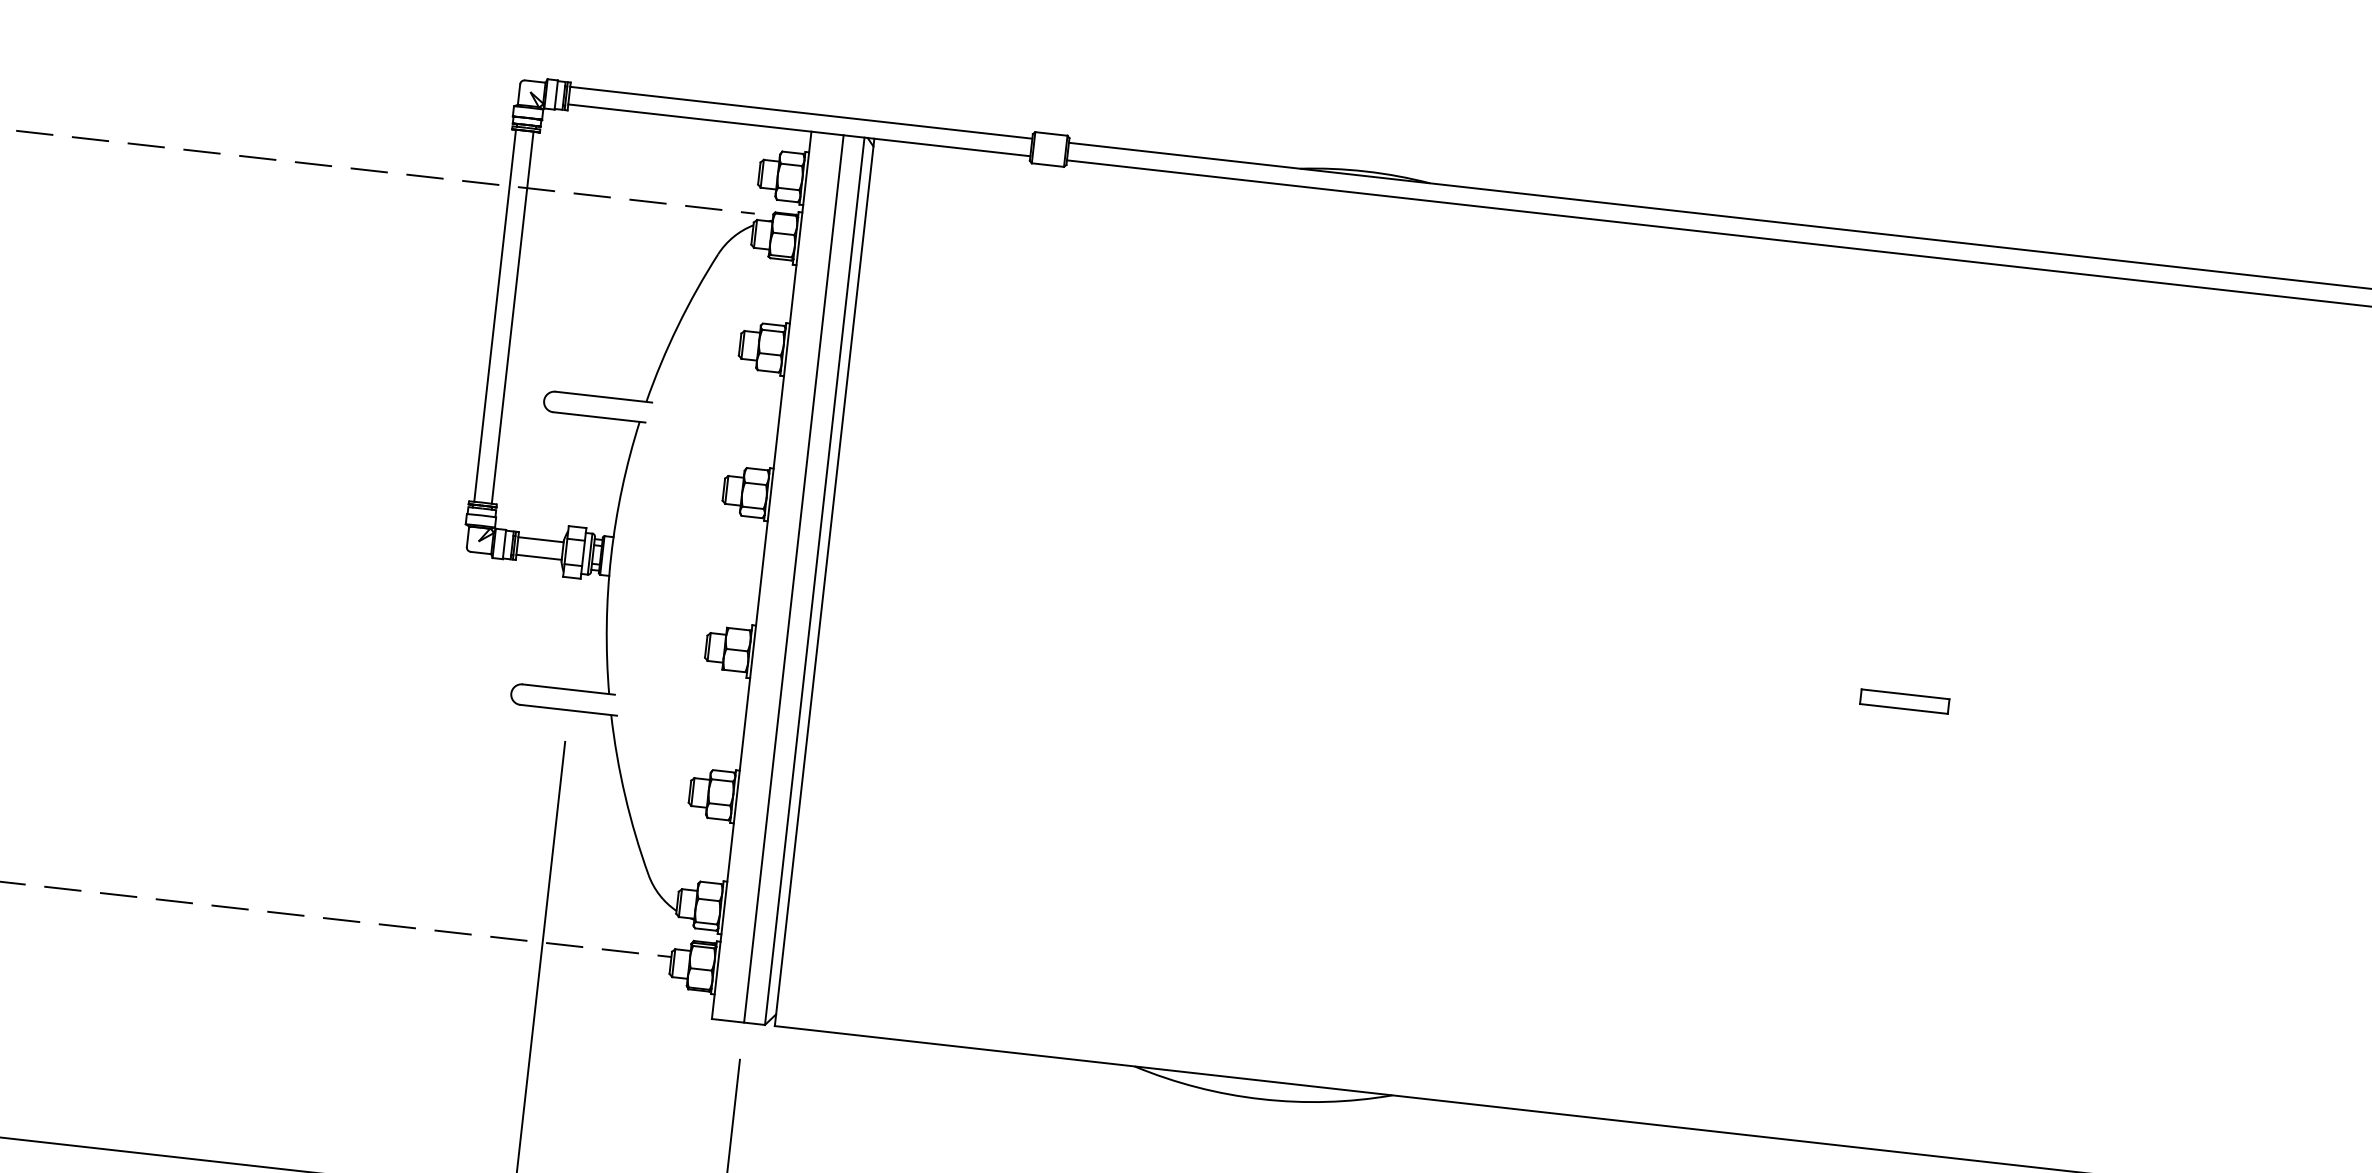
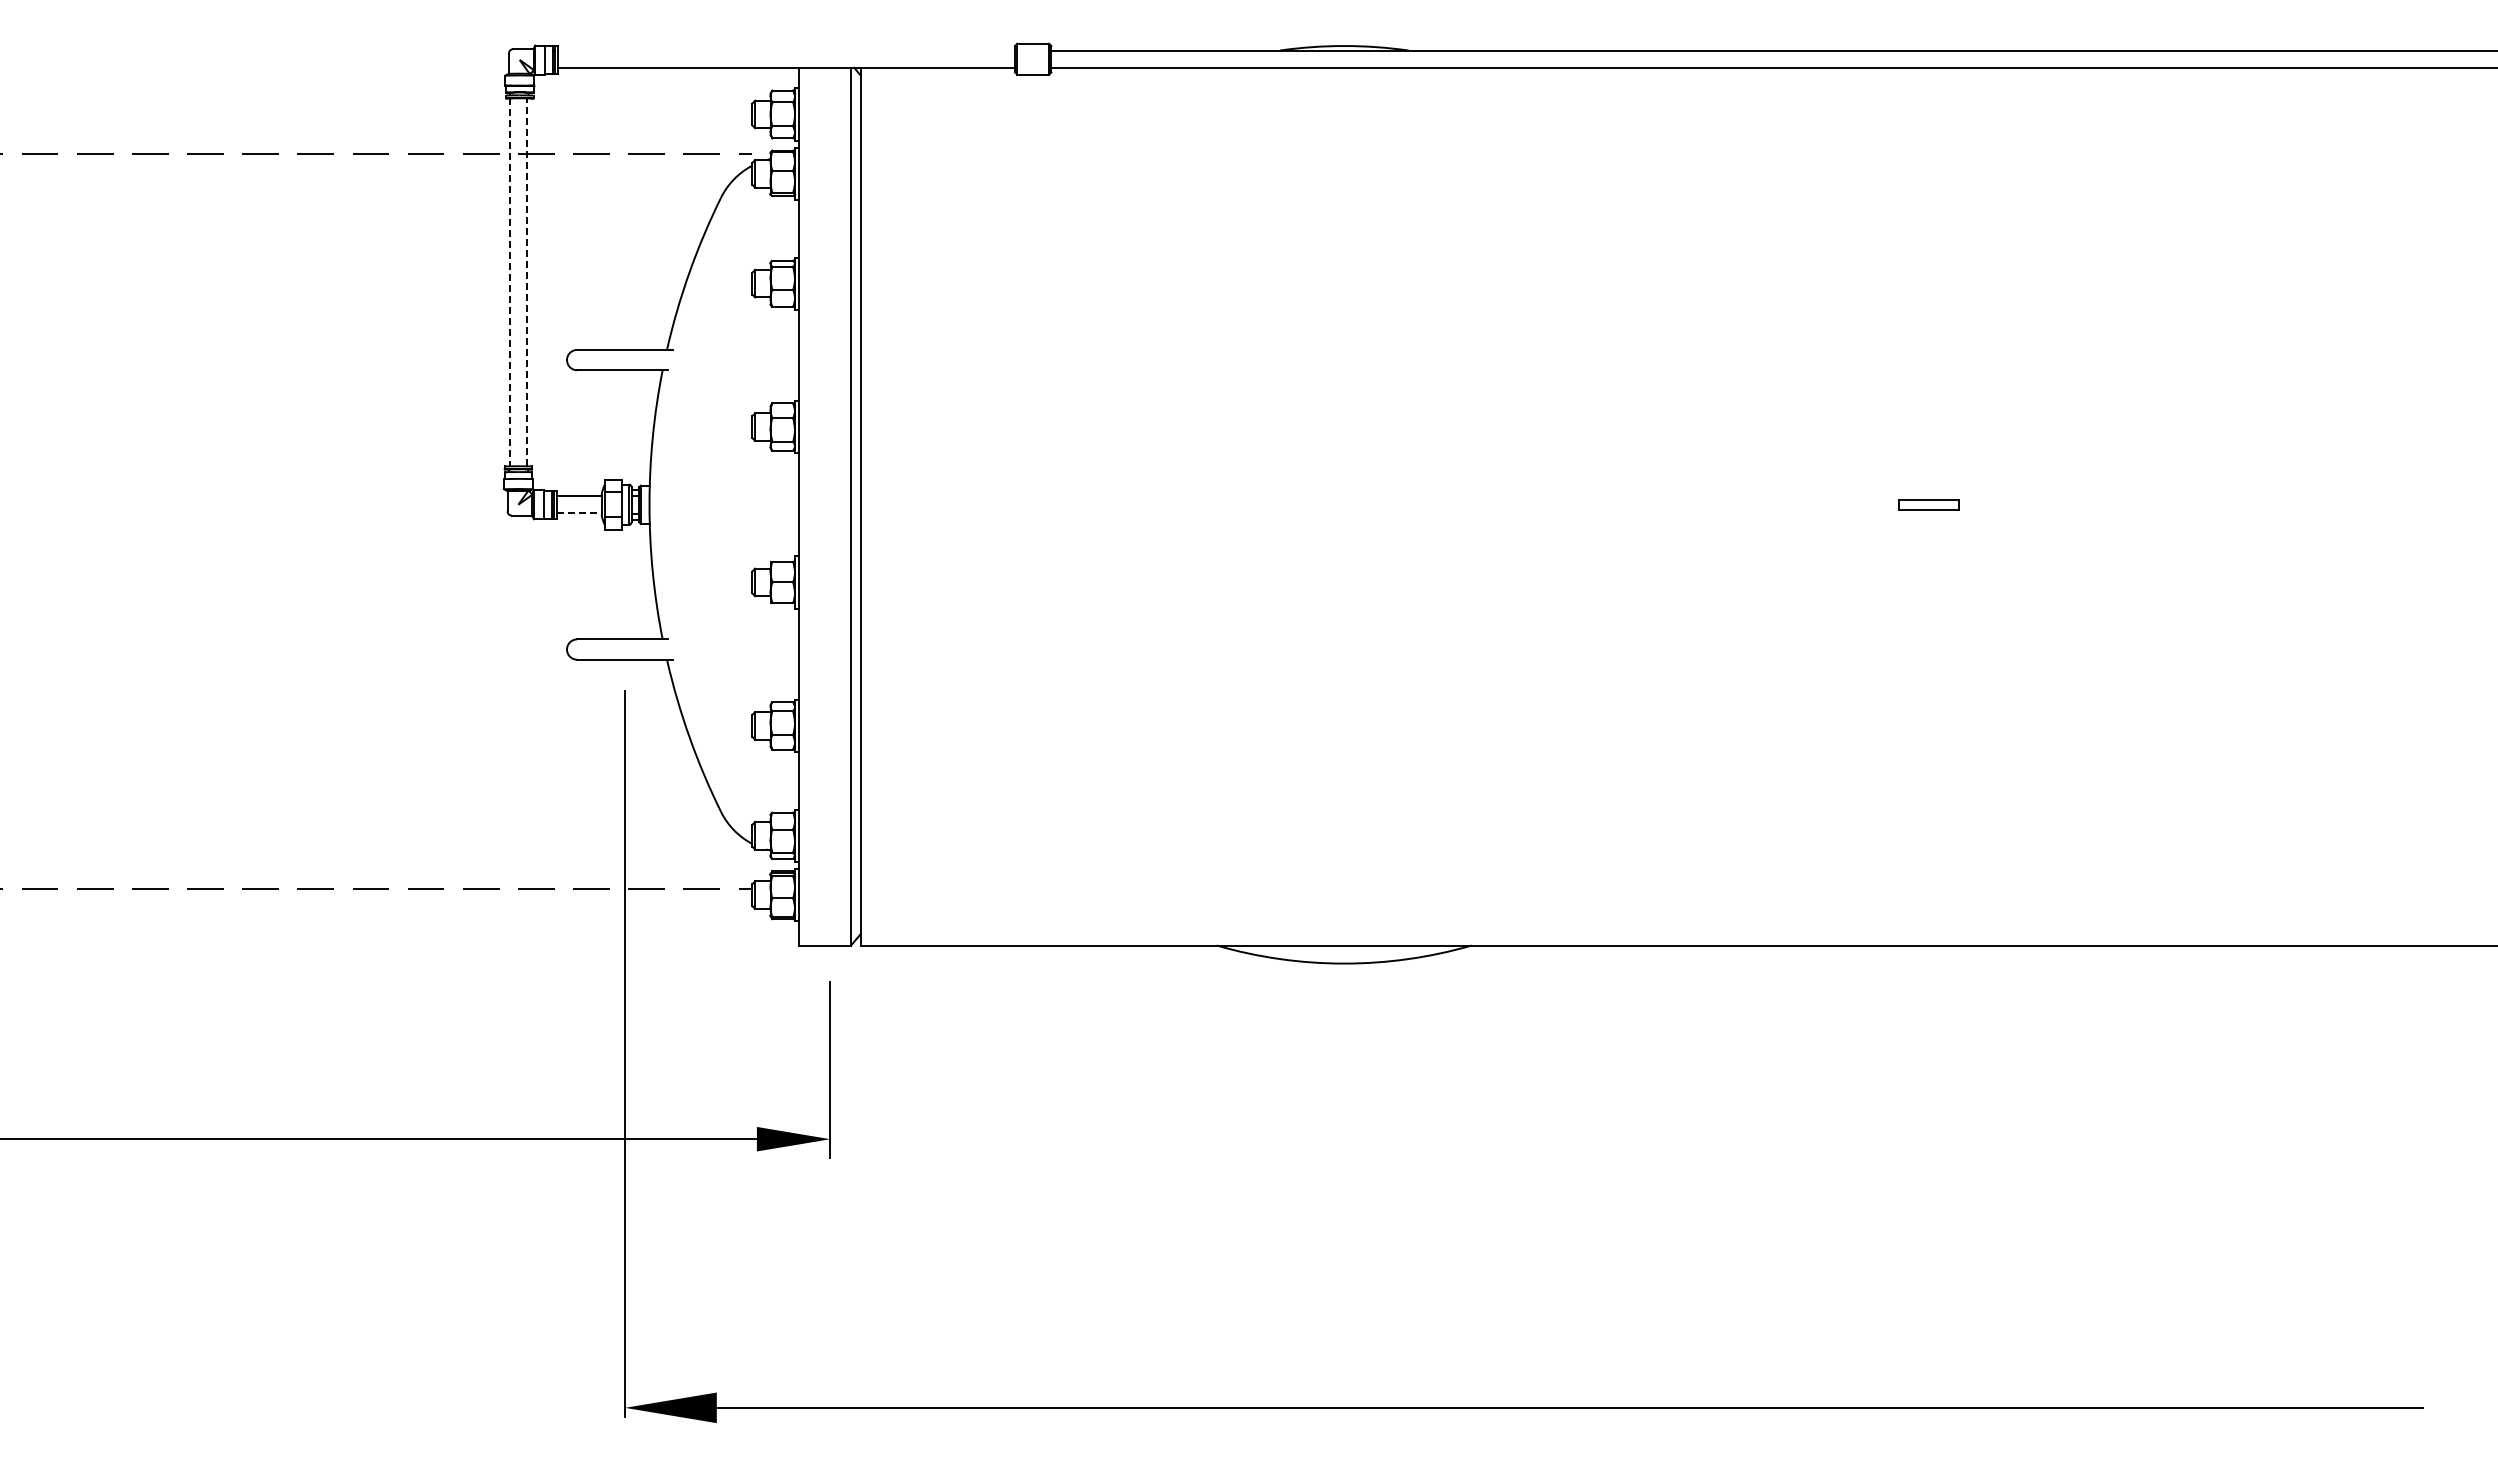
line: (801, 112) -> (786, 50), removed
line: (494, 315) -> (509, 282), solid -> dashed
line: (513, 316) -> (527, 281), solid -> dashed
line: (539, 557) -> (579, 513), solid -> dashed
line: (793, 578) -> (830, 506), removed
part: (1904, 701) -> (1928, 504), size x0.7

